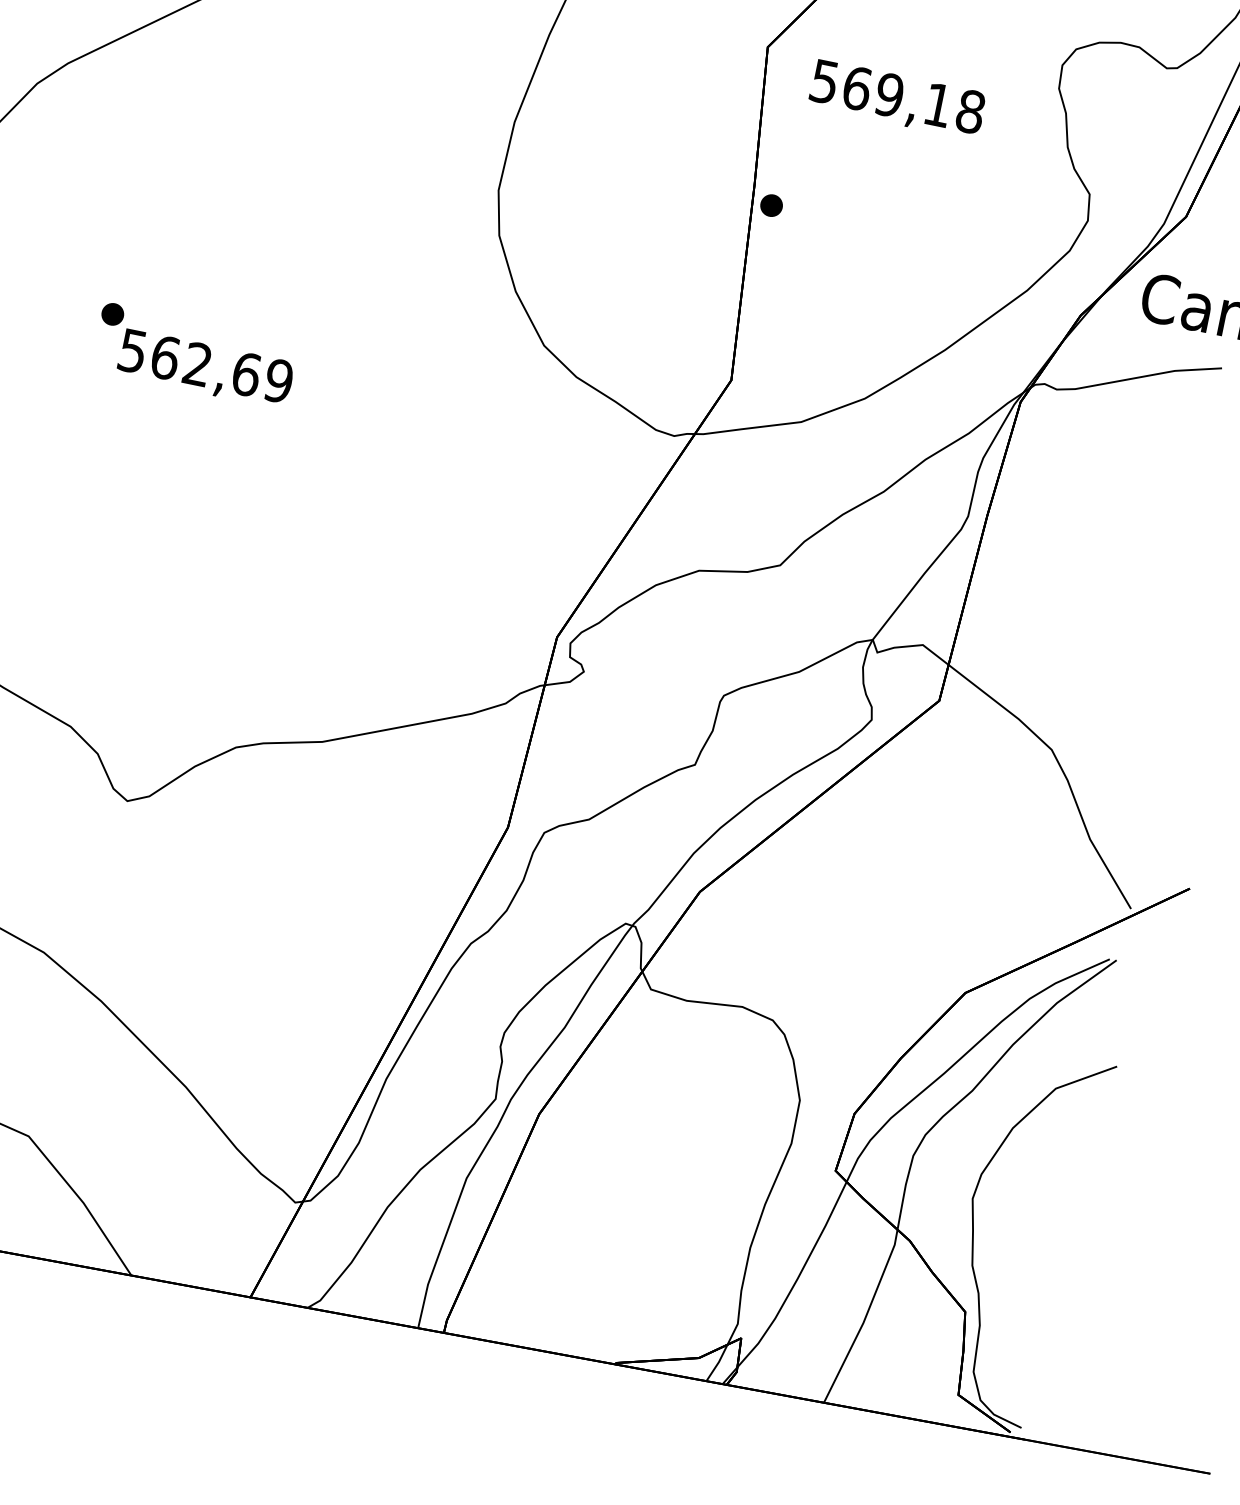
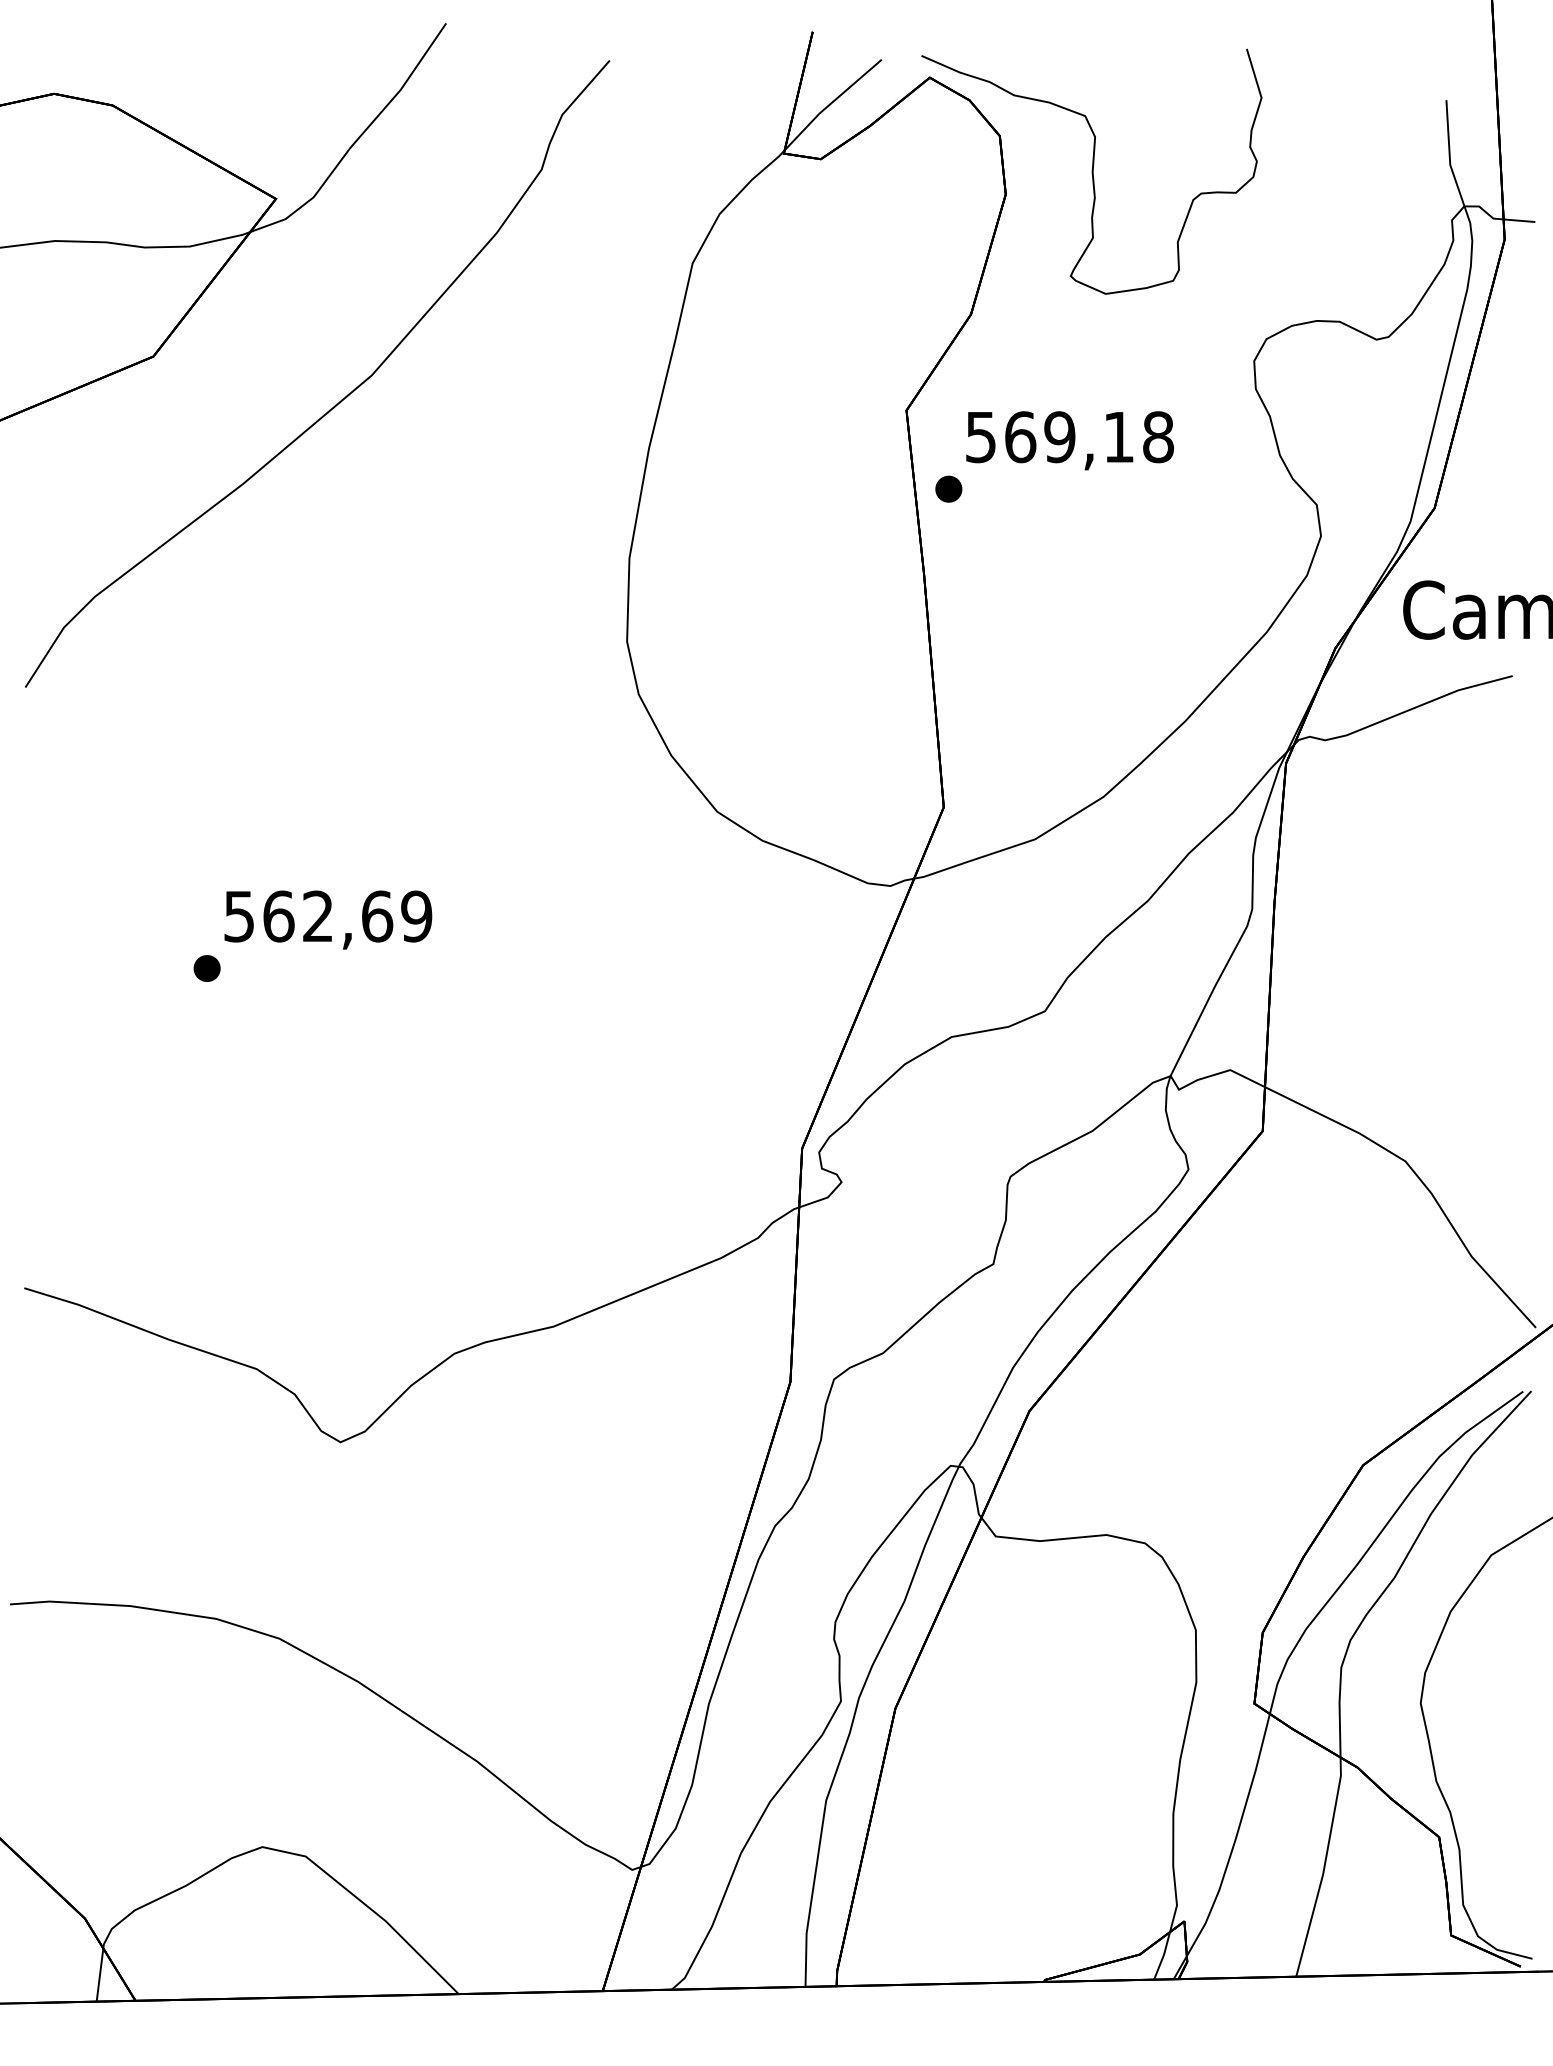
part: (771, 204) -> (948, 488), moved
part: (112, 314) -> (206, 968), moved

